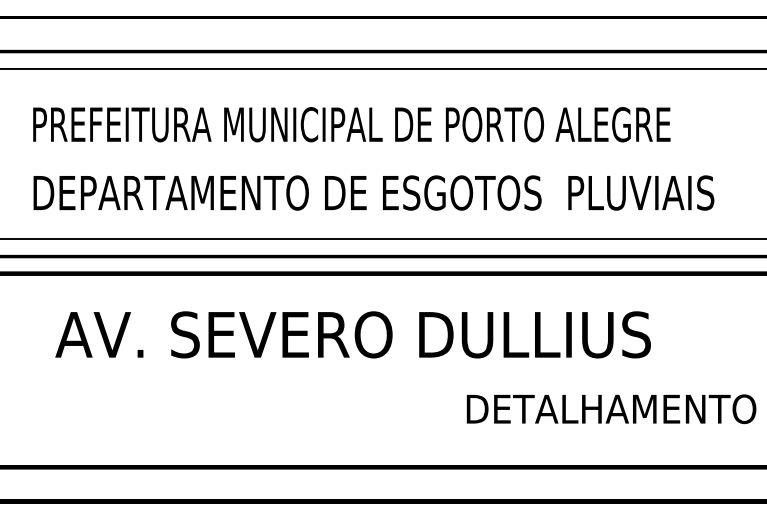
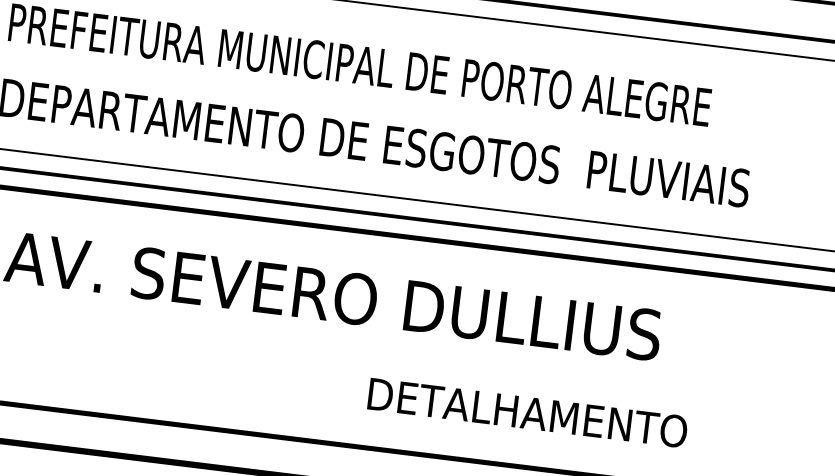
text: (611, 409) -> (527, 413), moved

